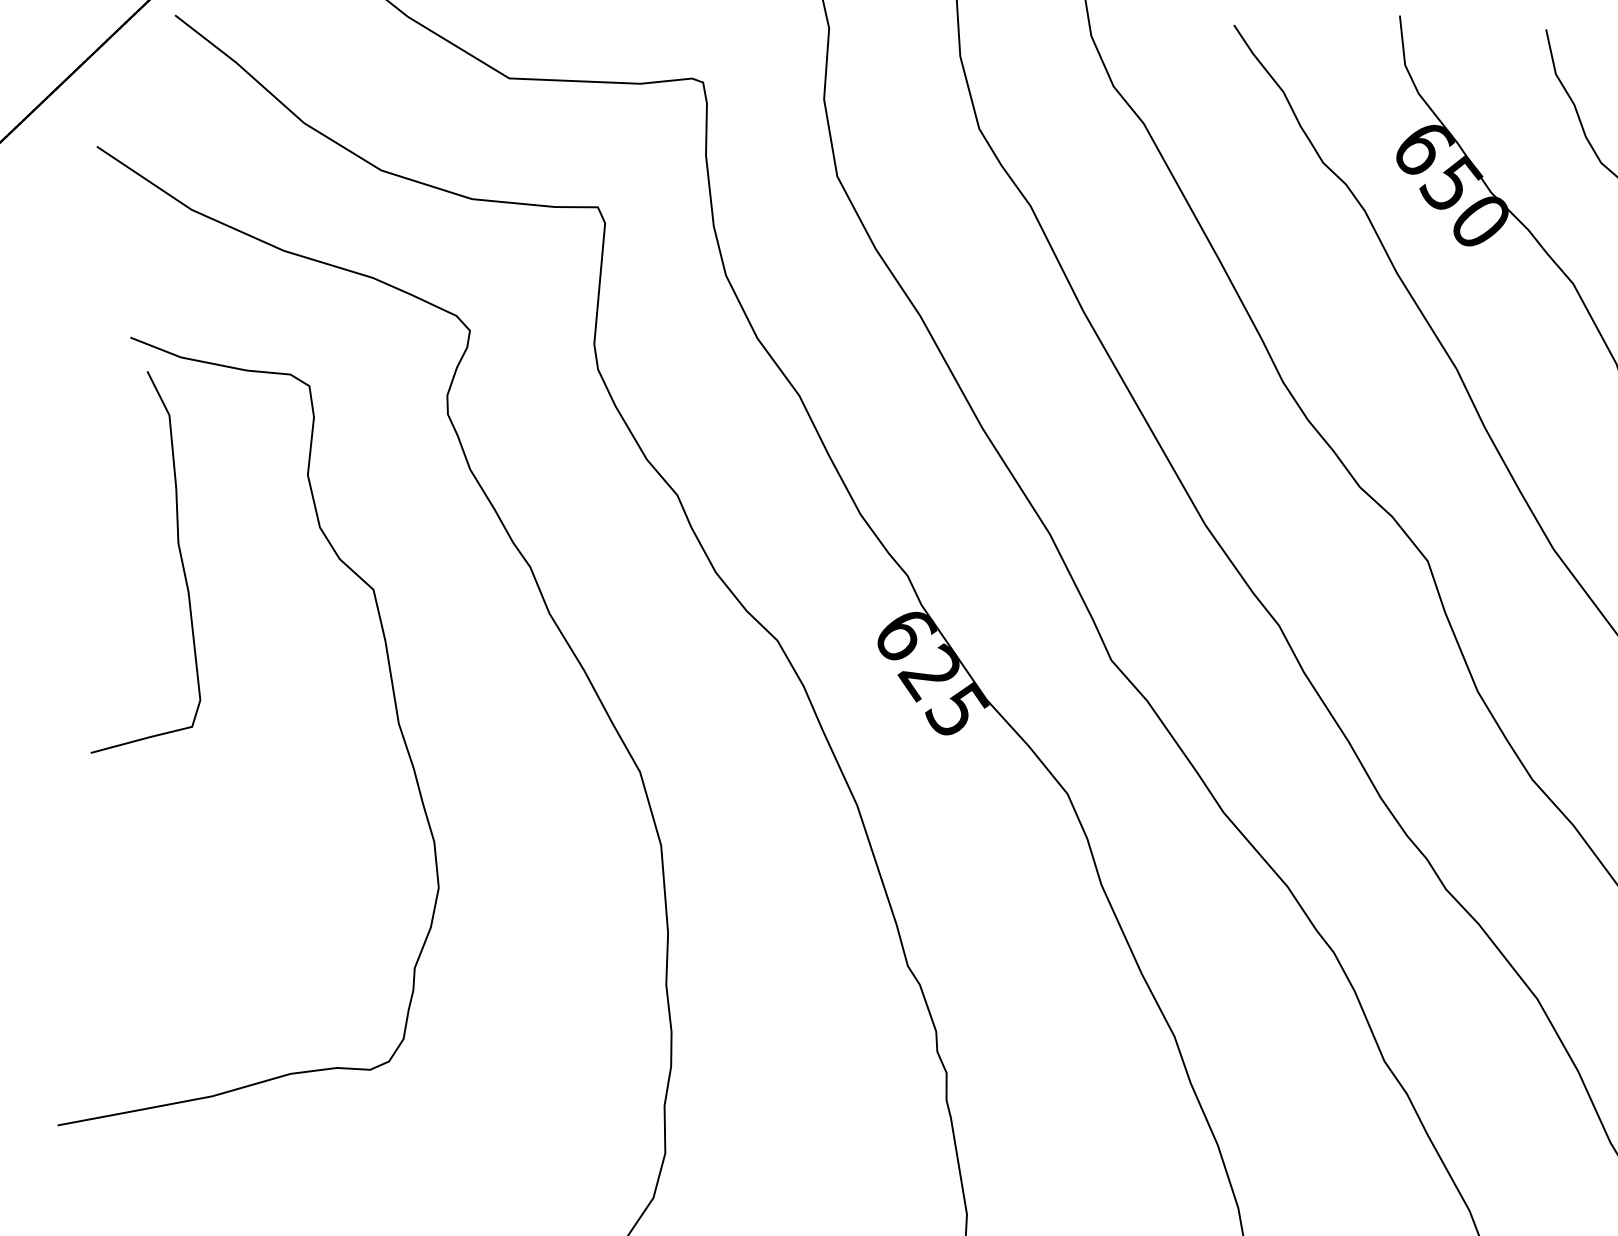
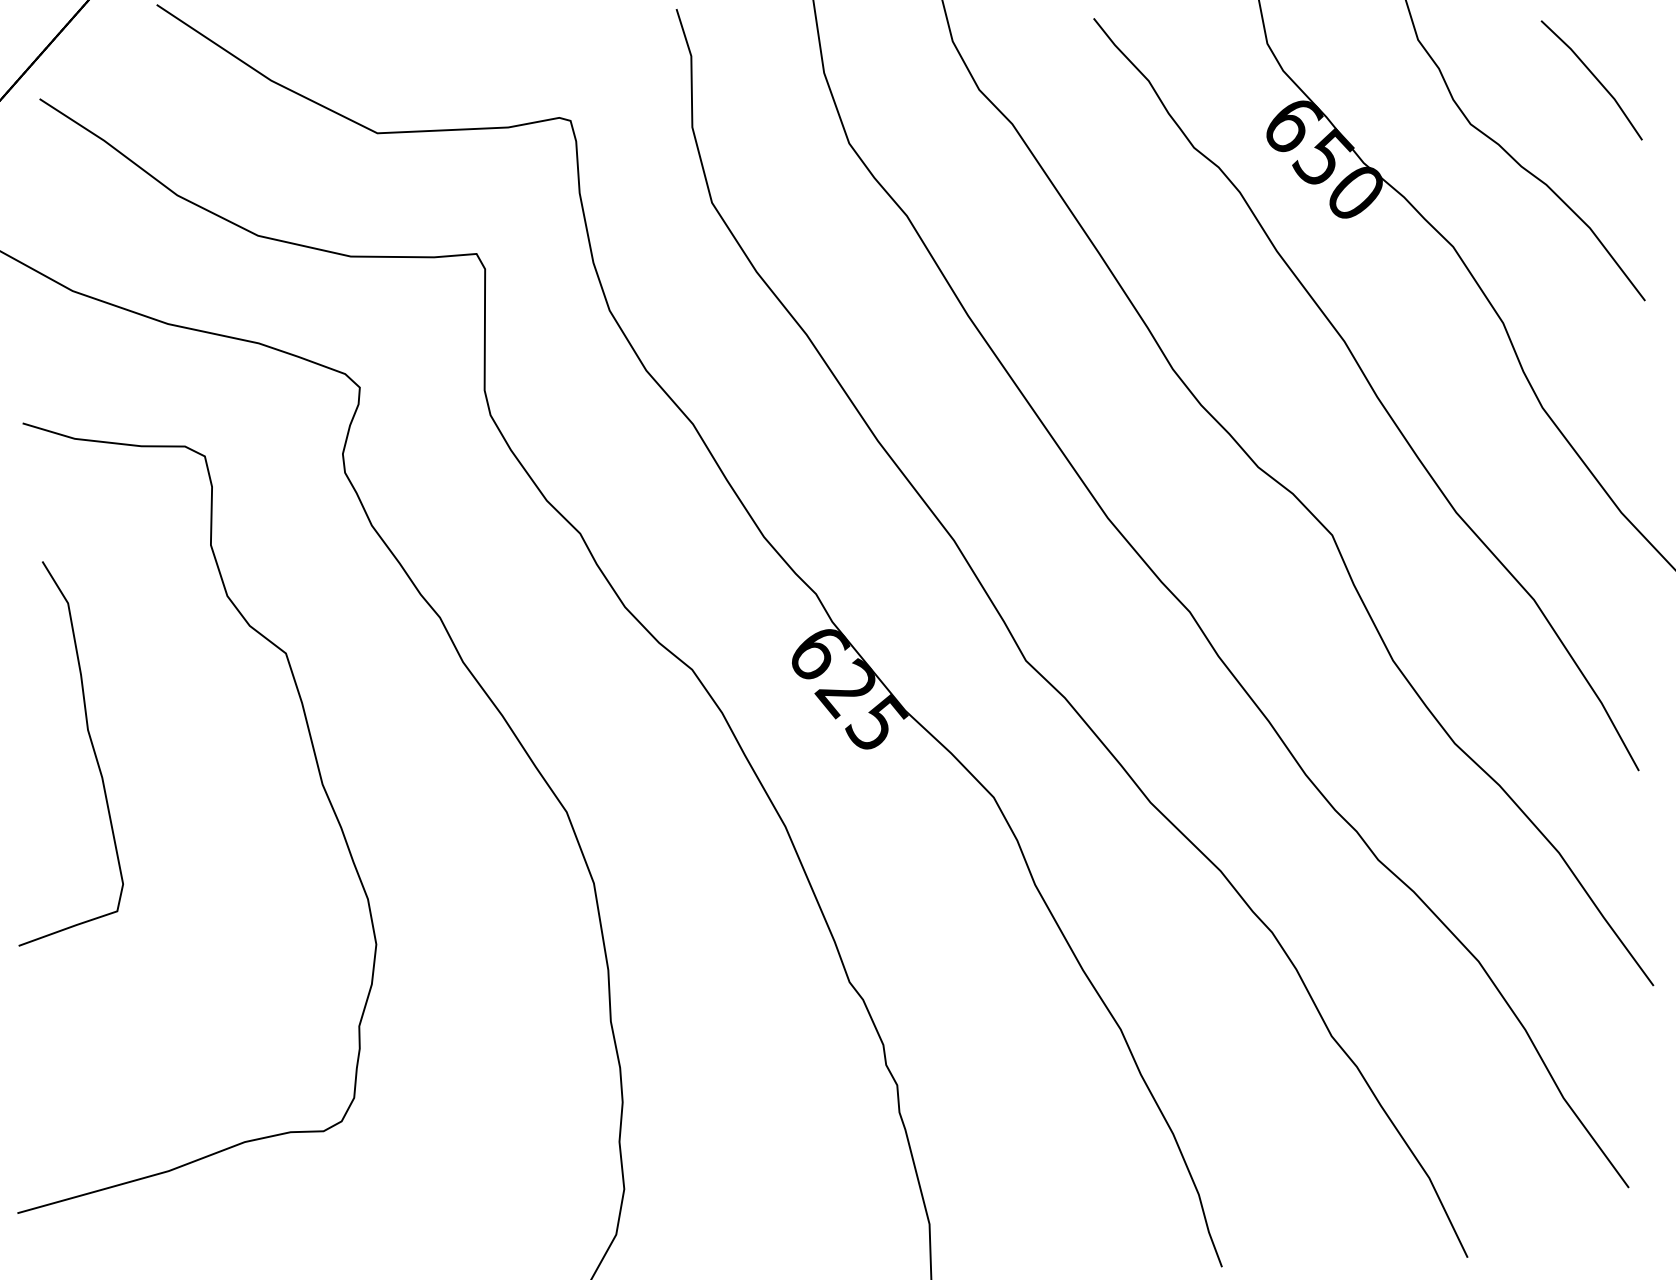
part: (181, 563) -> (92, 749), moved

